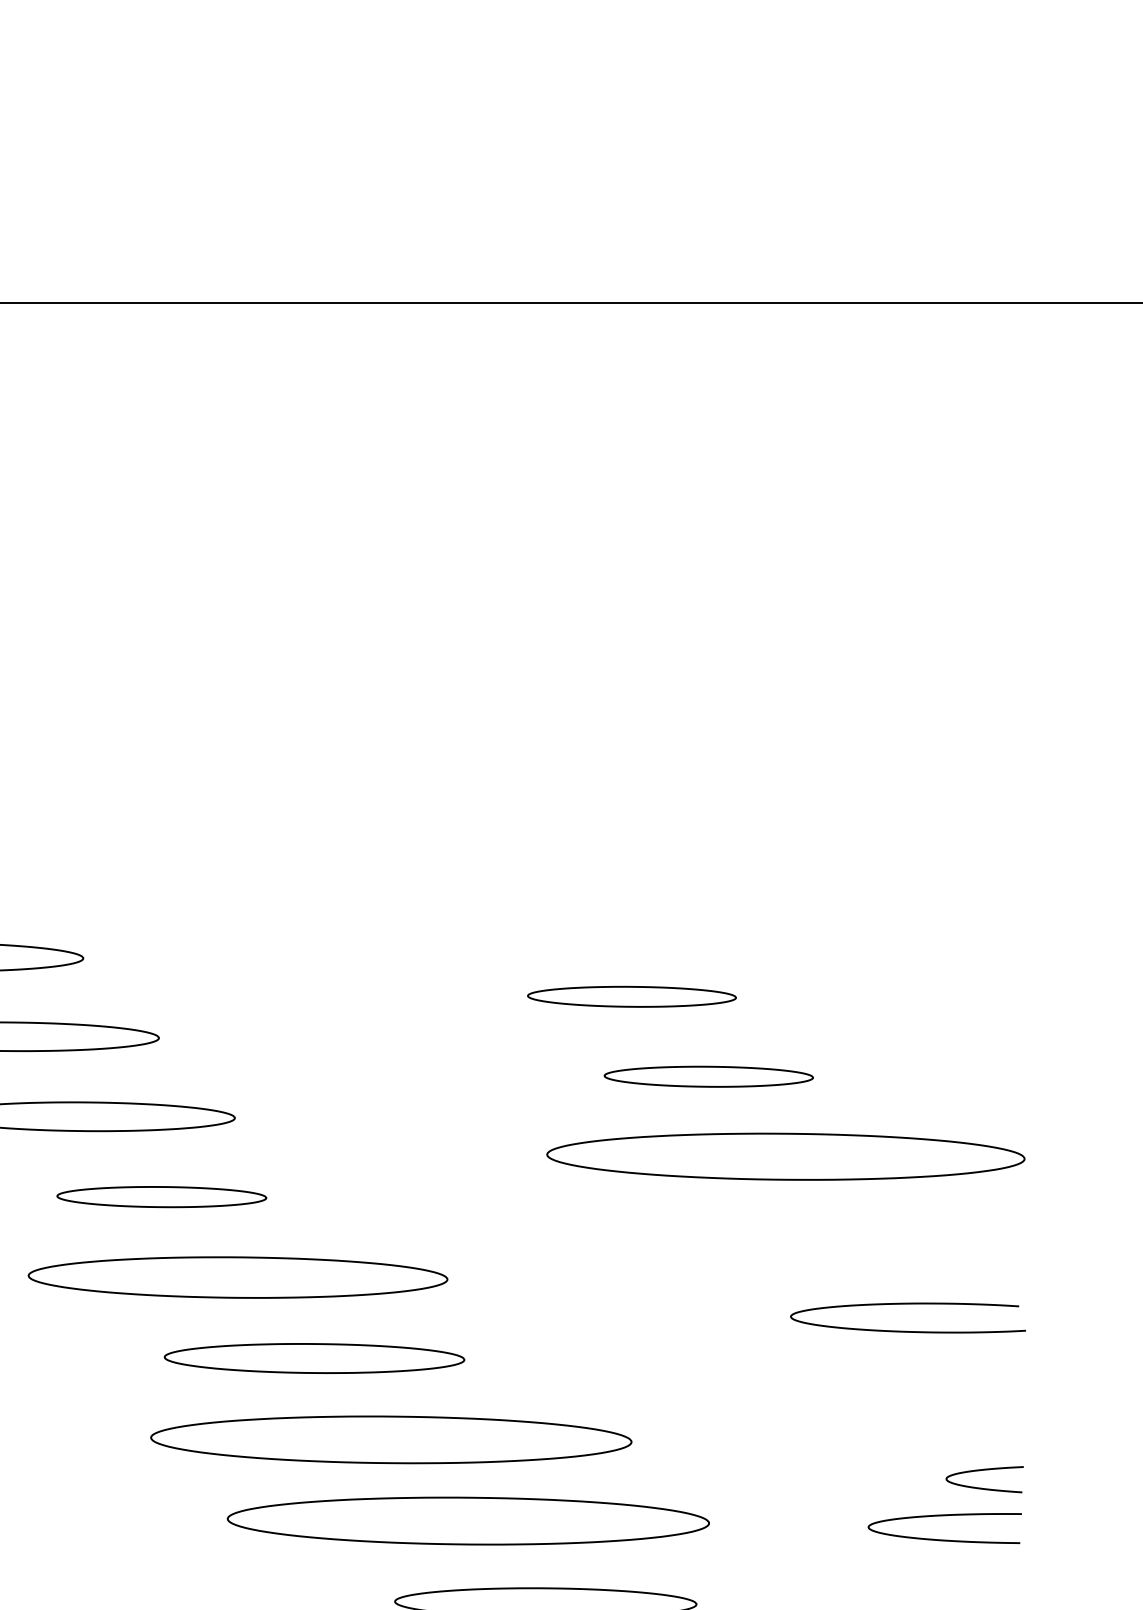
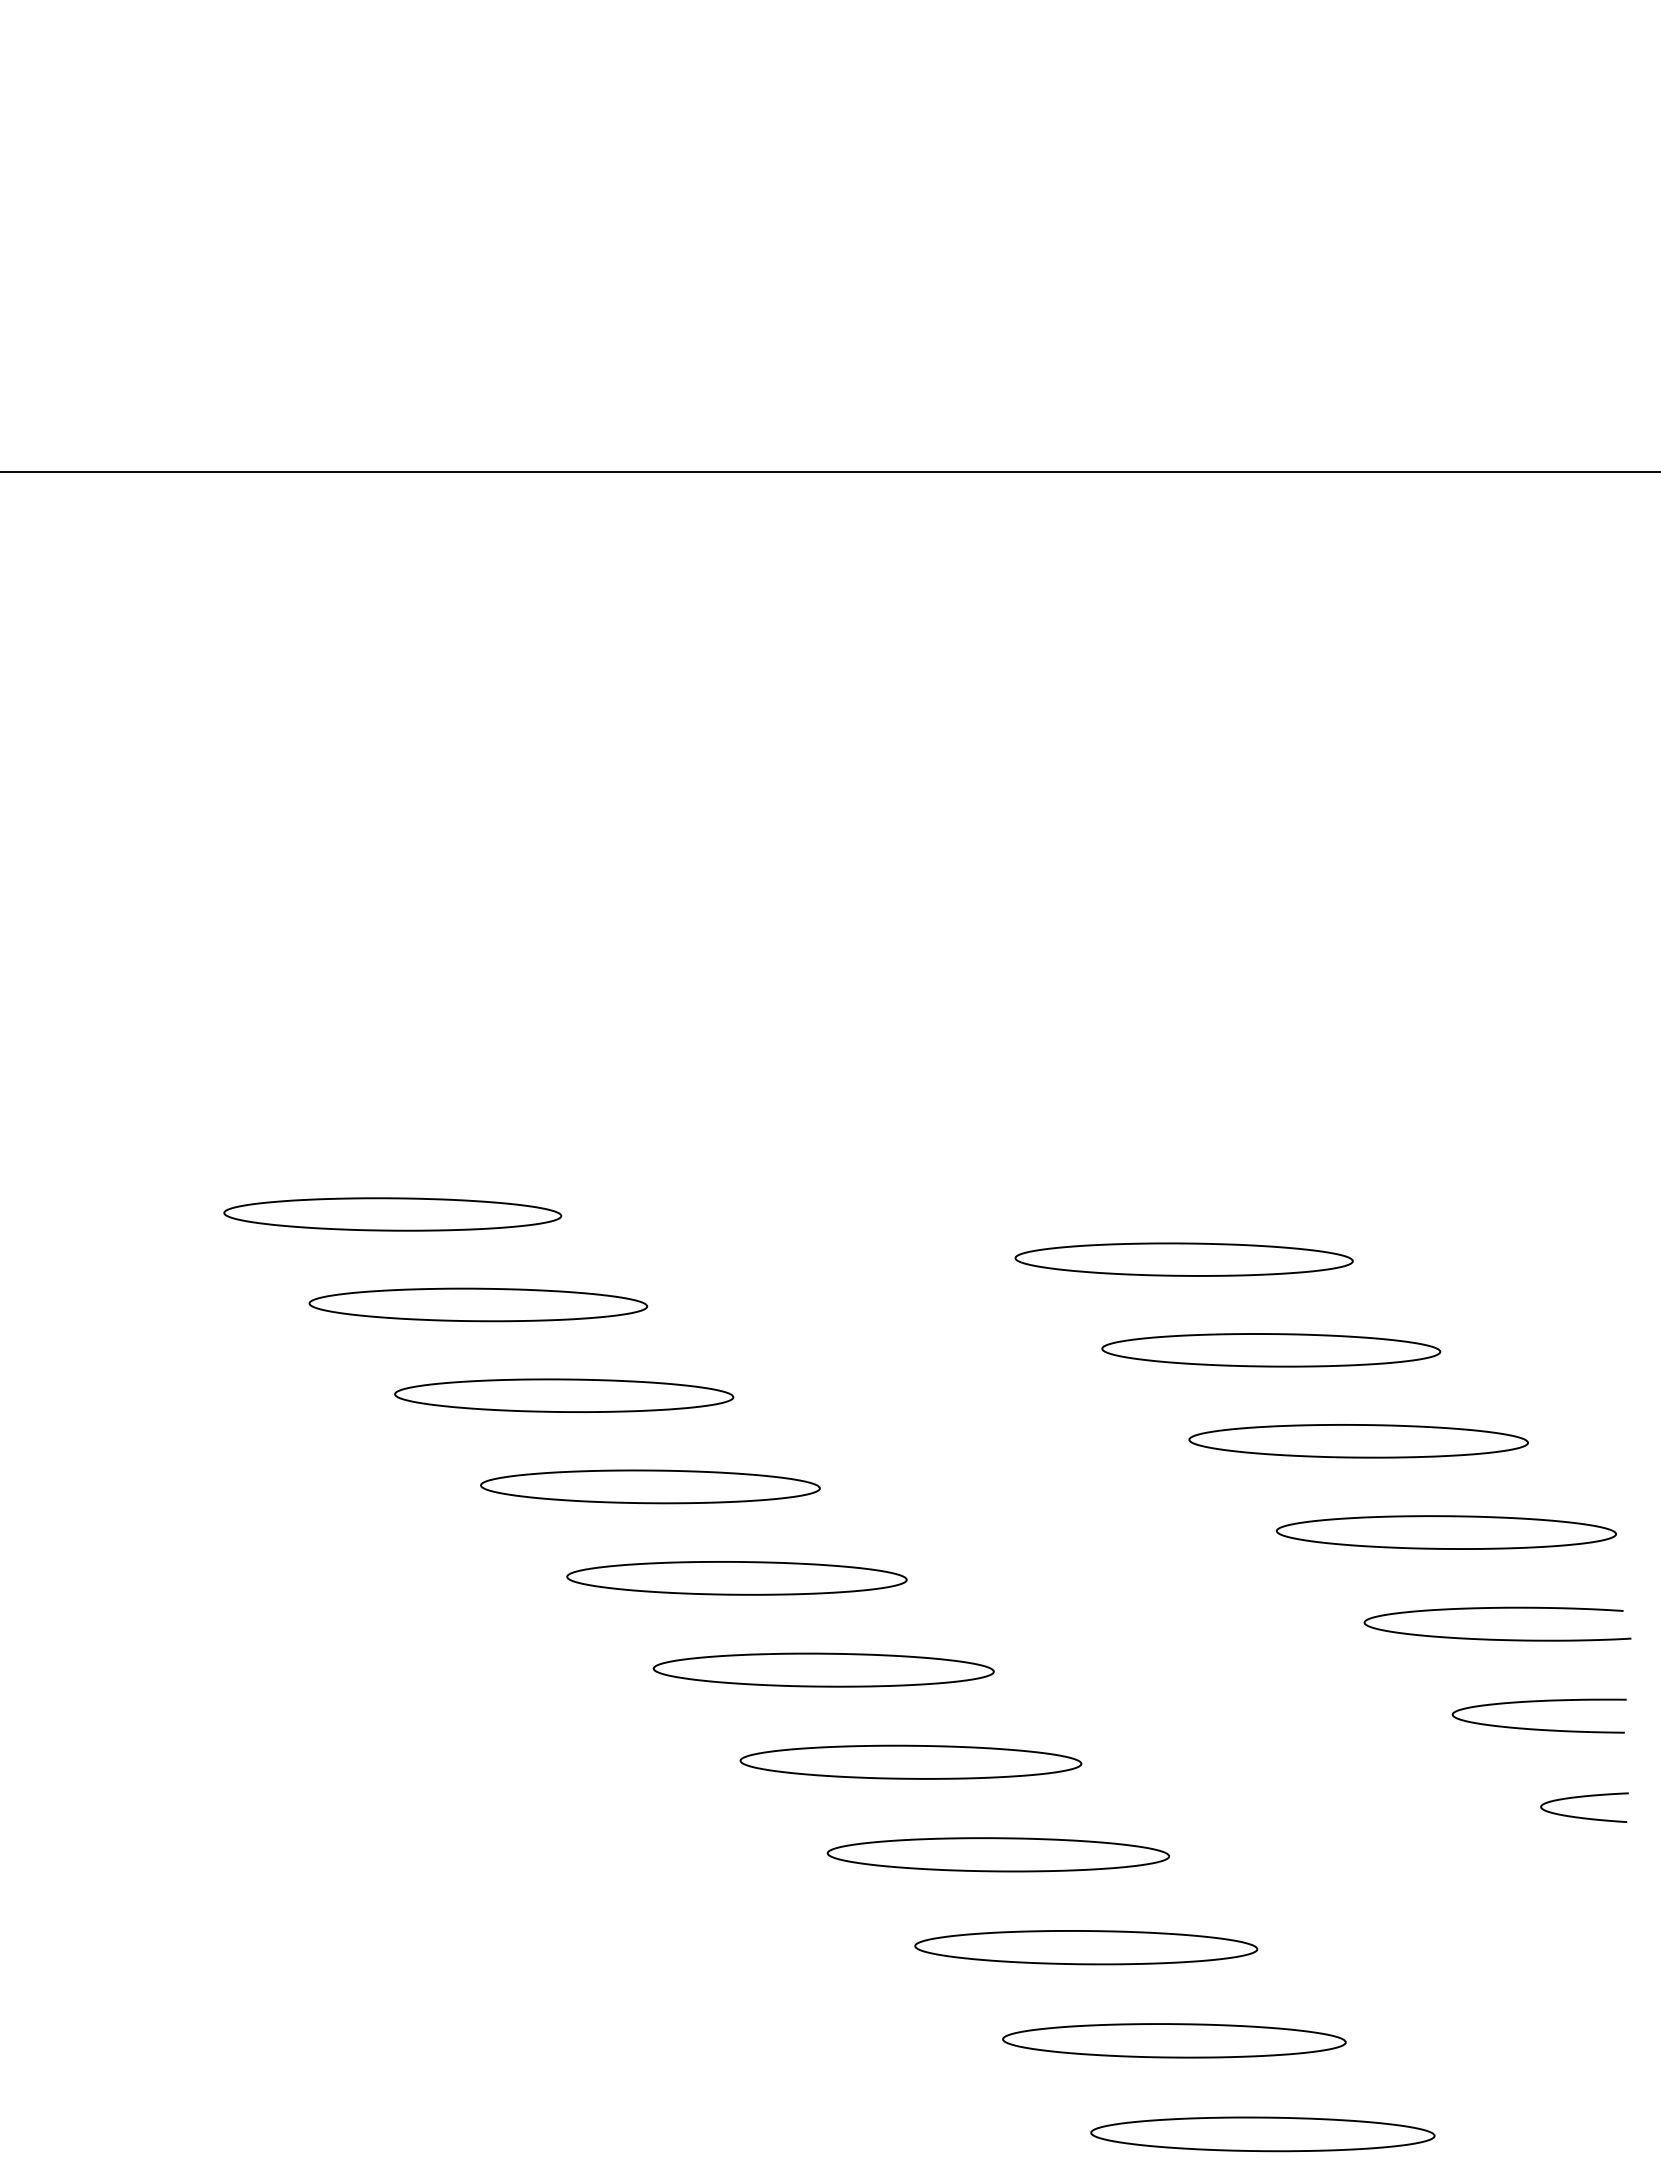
part: (631, 996) -> (1183, 1259), size x1.43
part: (708, 1076) -> (1271, 1350), size x1.43
part: (785, 1157) -> (1358, 1441), size x0.62
part: (161, 1196) -> (650, 1486), size x1.43
part: (863, 1237) -> (1446, 1532), added
part: (237, 1277) -> (736, 1578), size x0.71
part: (390, 1438) -> (910, 1761), size x0.62
part: (468, 1520) -> (998, 1854), size x0.62
curve: (944, 1539) -> (1538, 1728), moved

